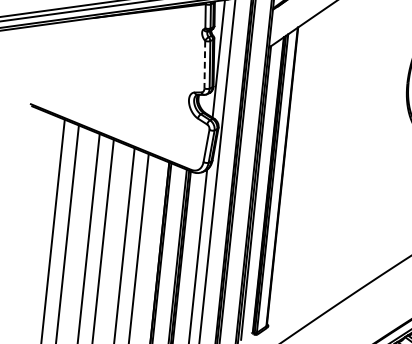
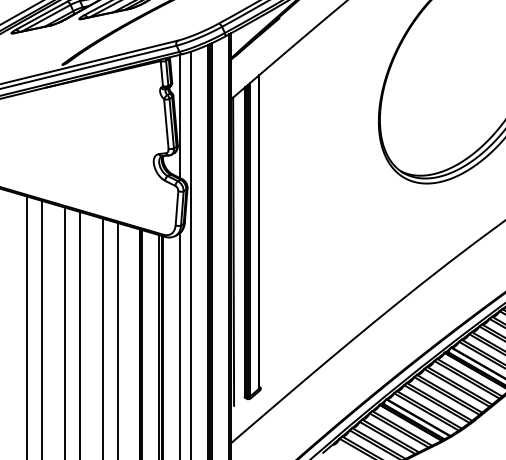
line: (205, 64) -> (166, 123), dashed -> solid

